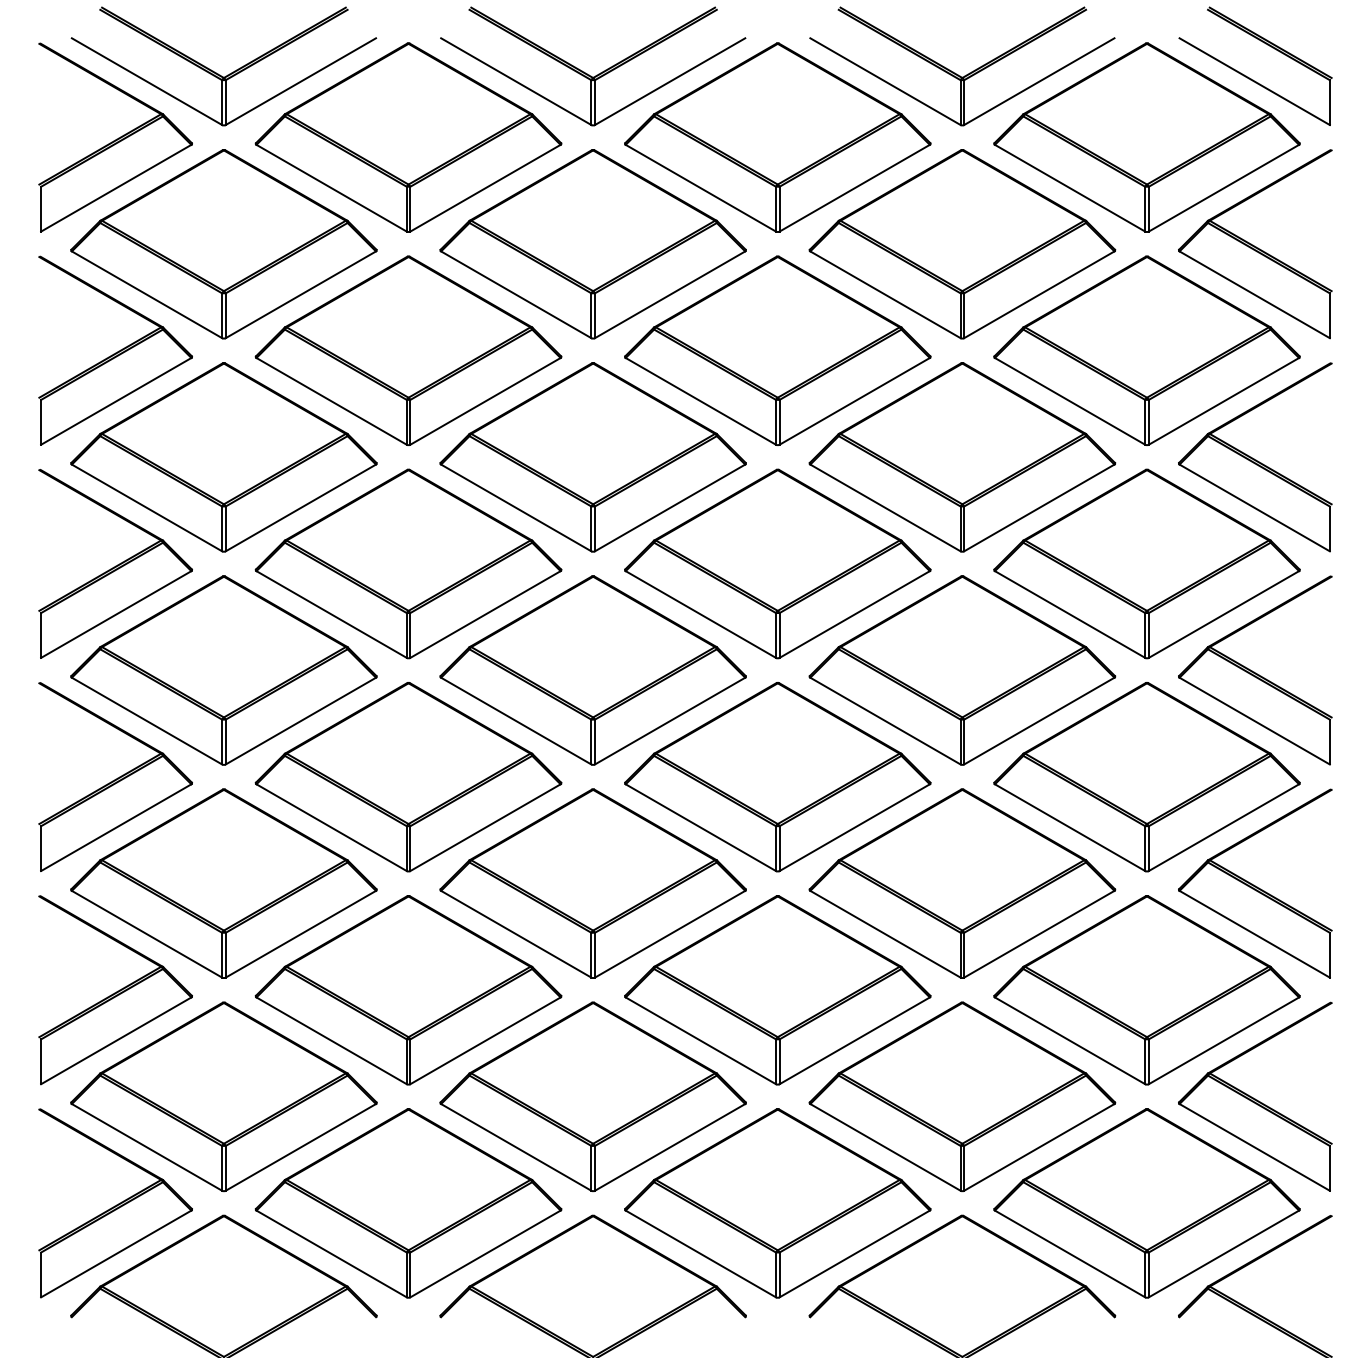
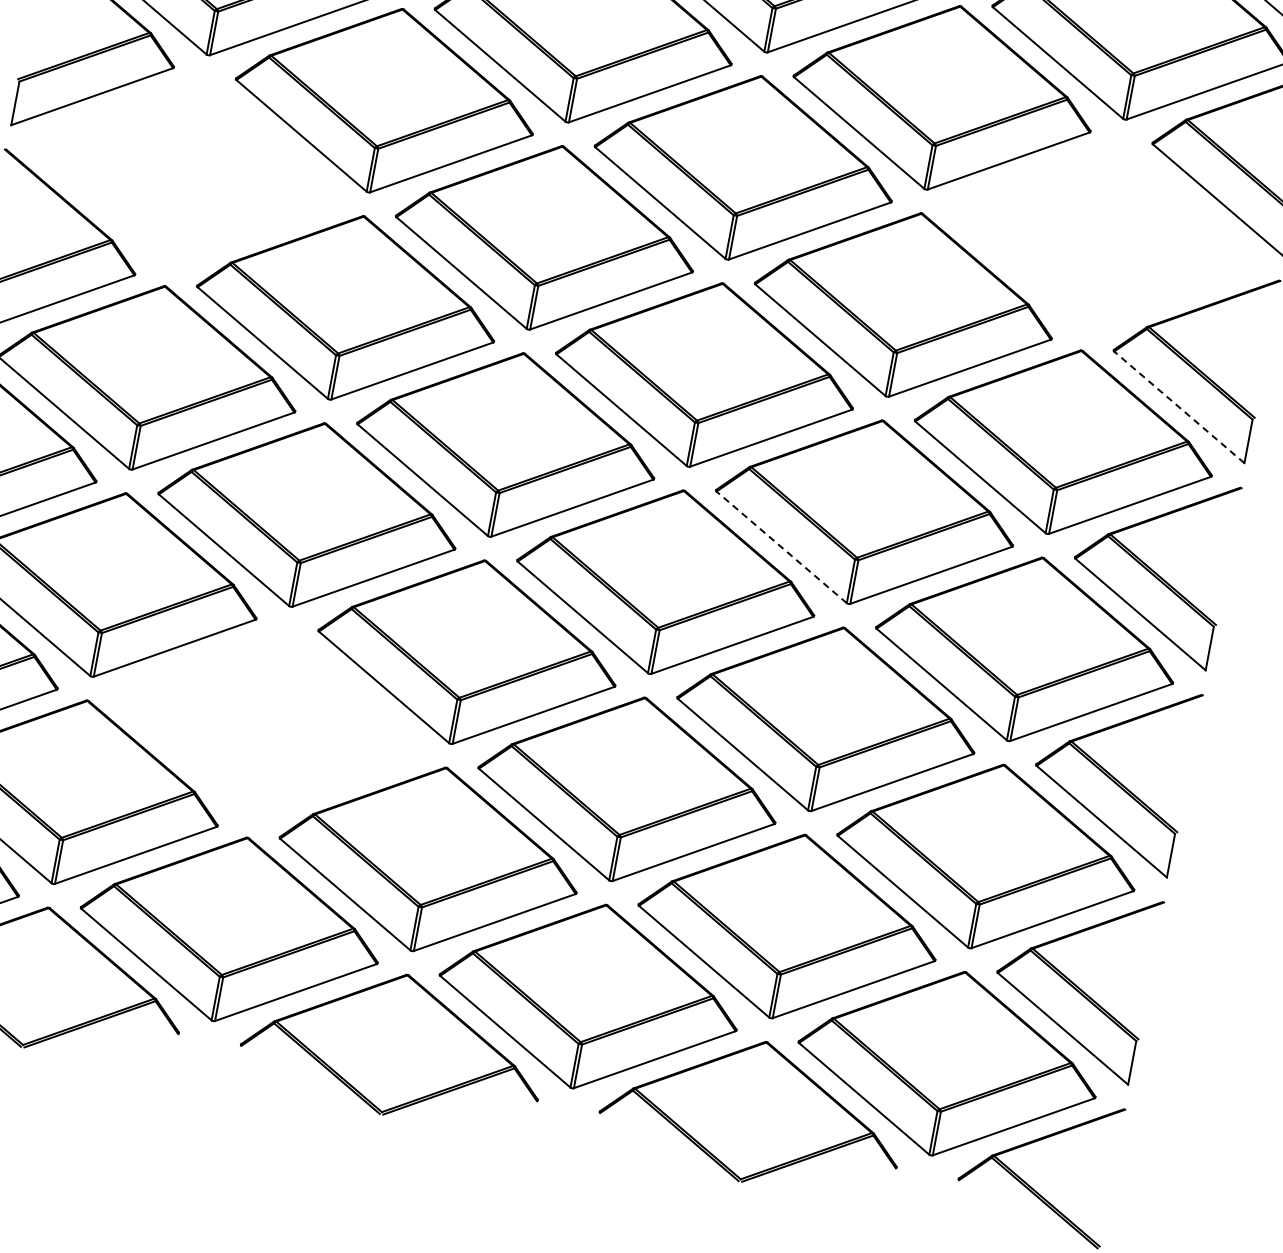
part: (1146, 350) -> (1102, 234), removed
part: (223, 457) -> (186, 170), removed
line: (1254, 507) -> (1179, 406), solid -> dashed
line: (885, 721) -> (781, 547), solid -> dashed
part: (408, 990) -> (269, 722), removed

